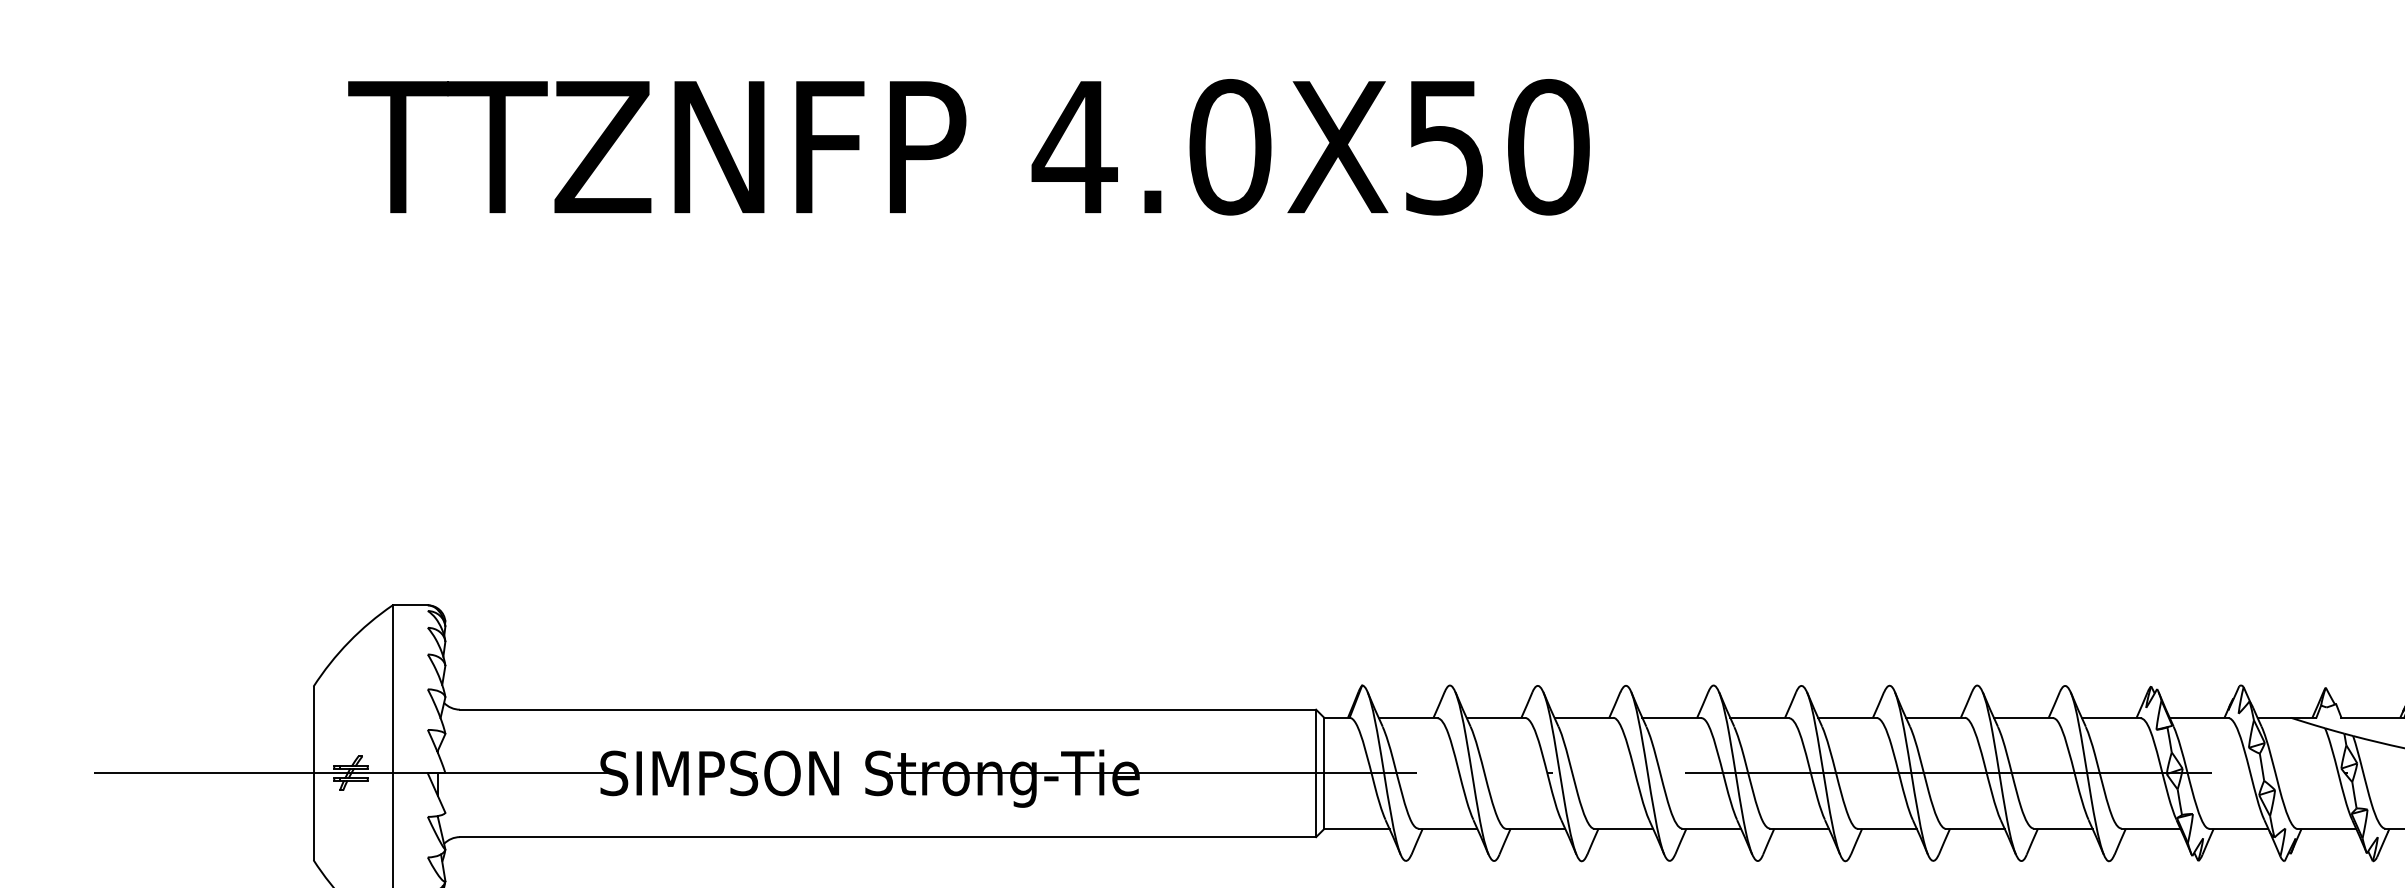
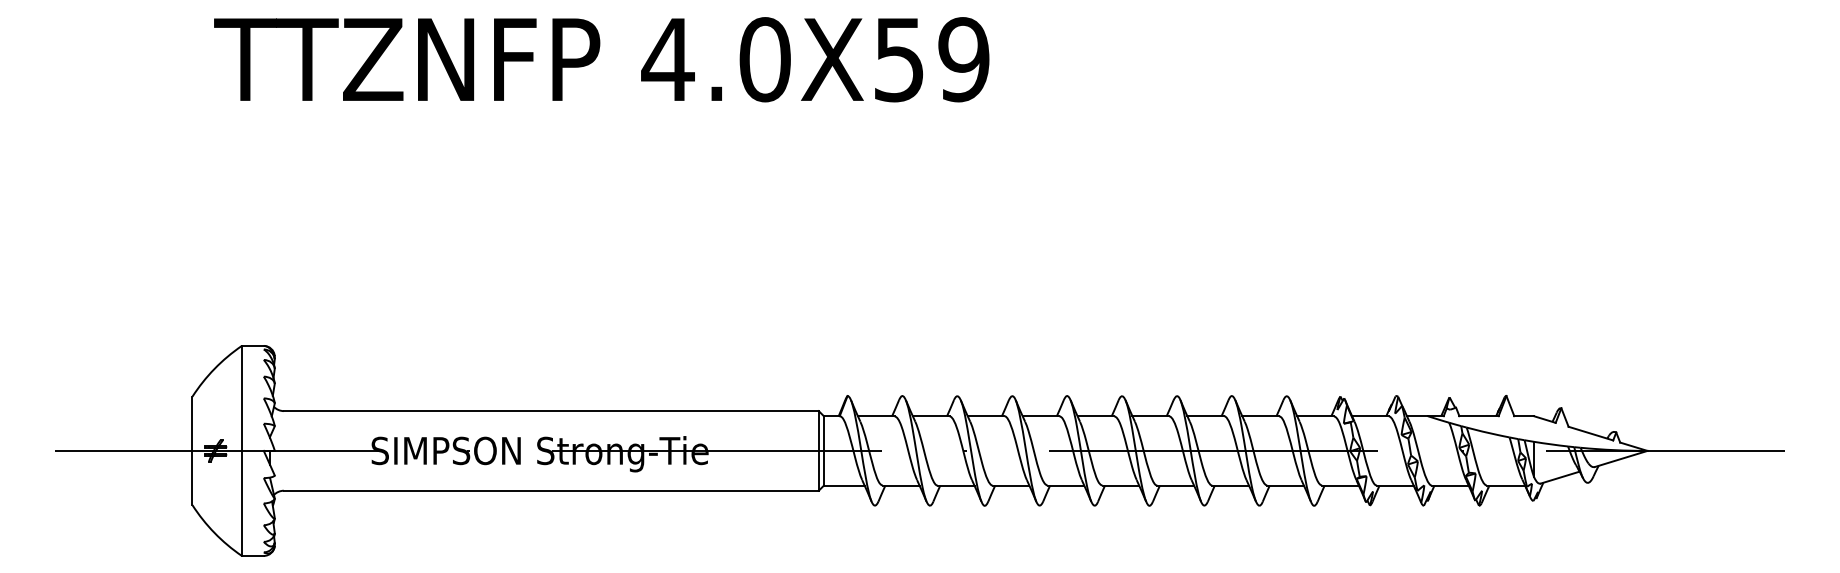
text: (1547, 146) -> (963, 59), 4.0X50 -> 4.0X59

